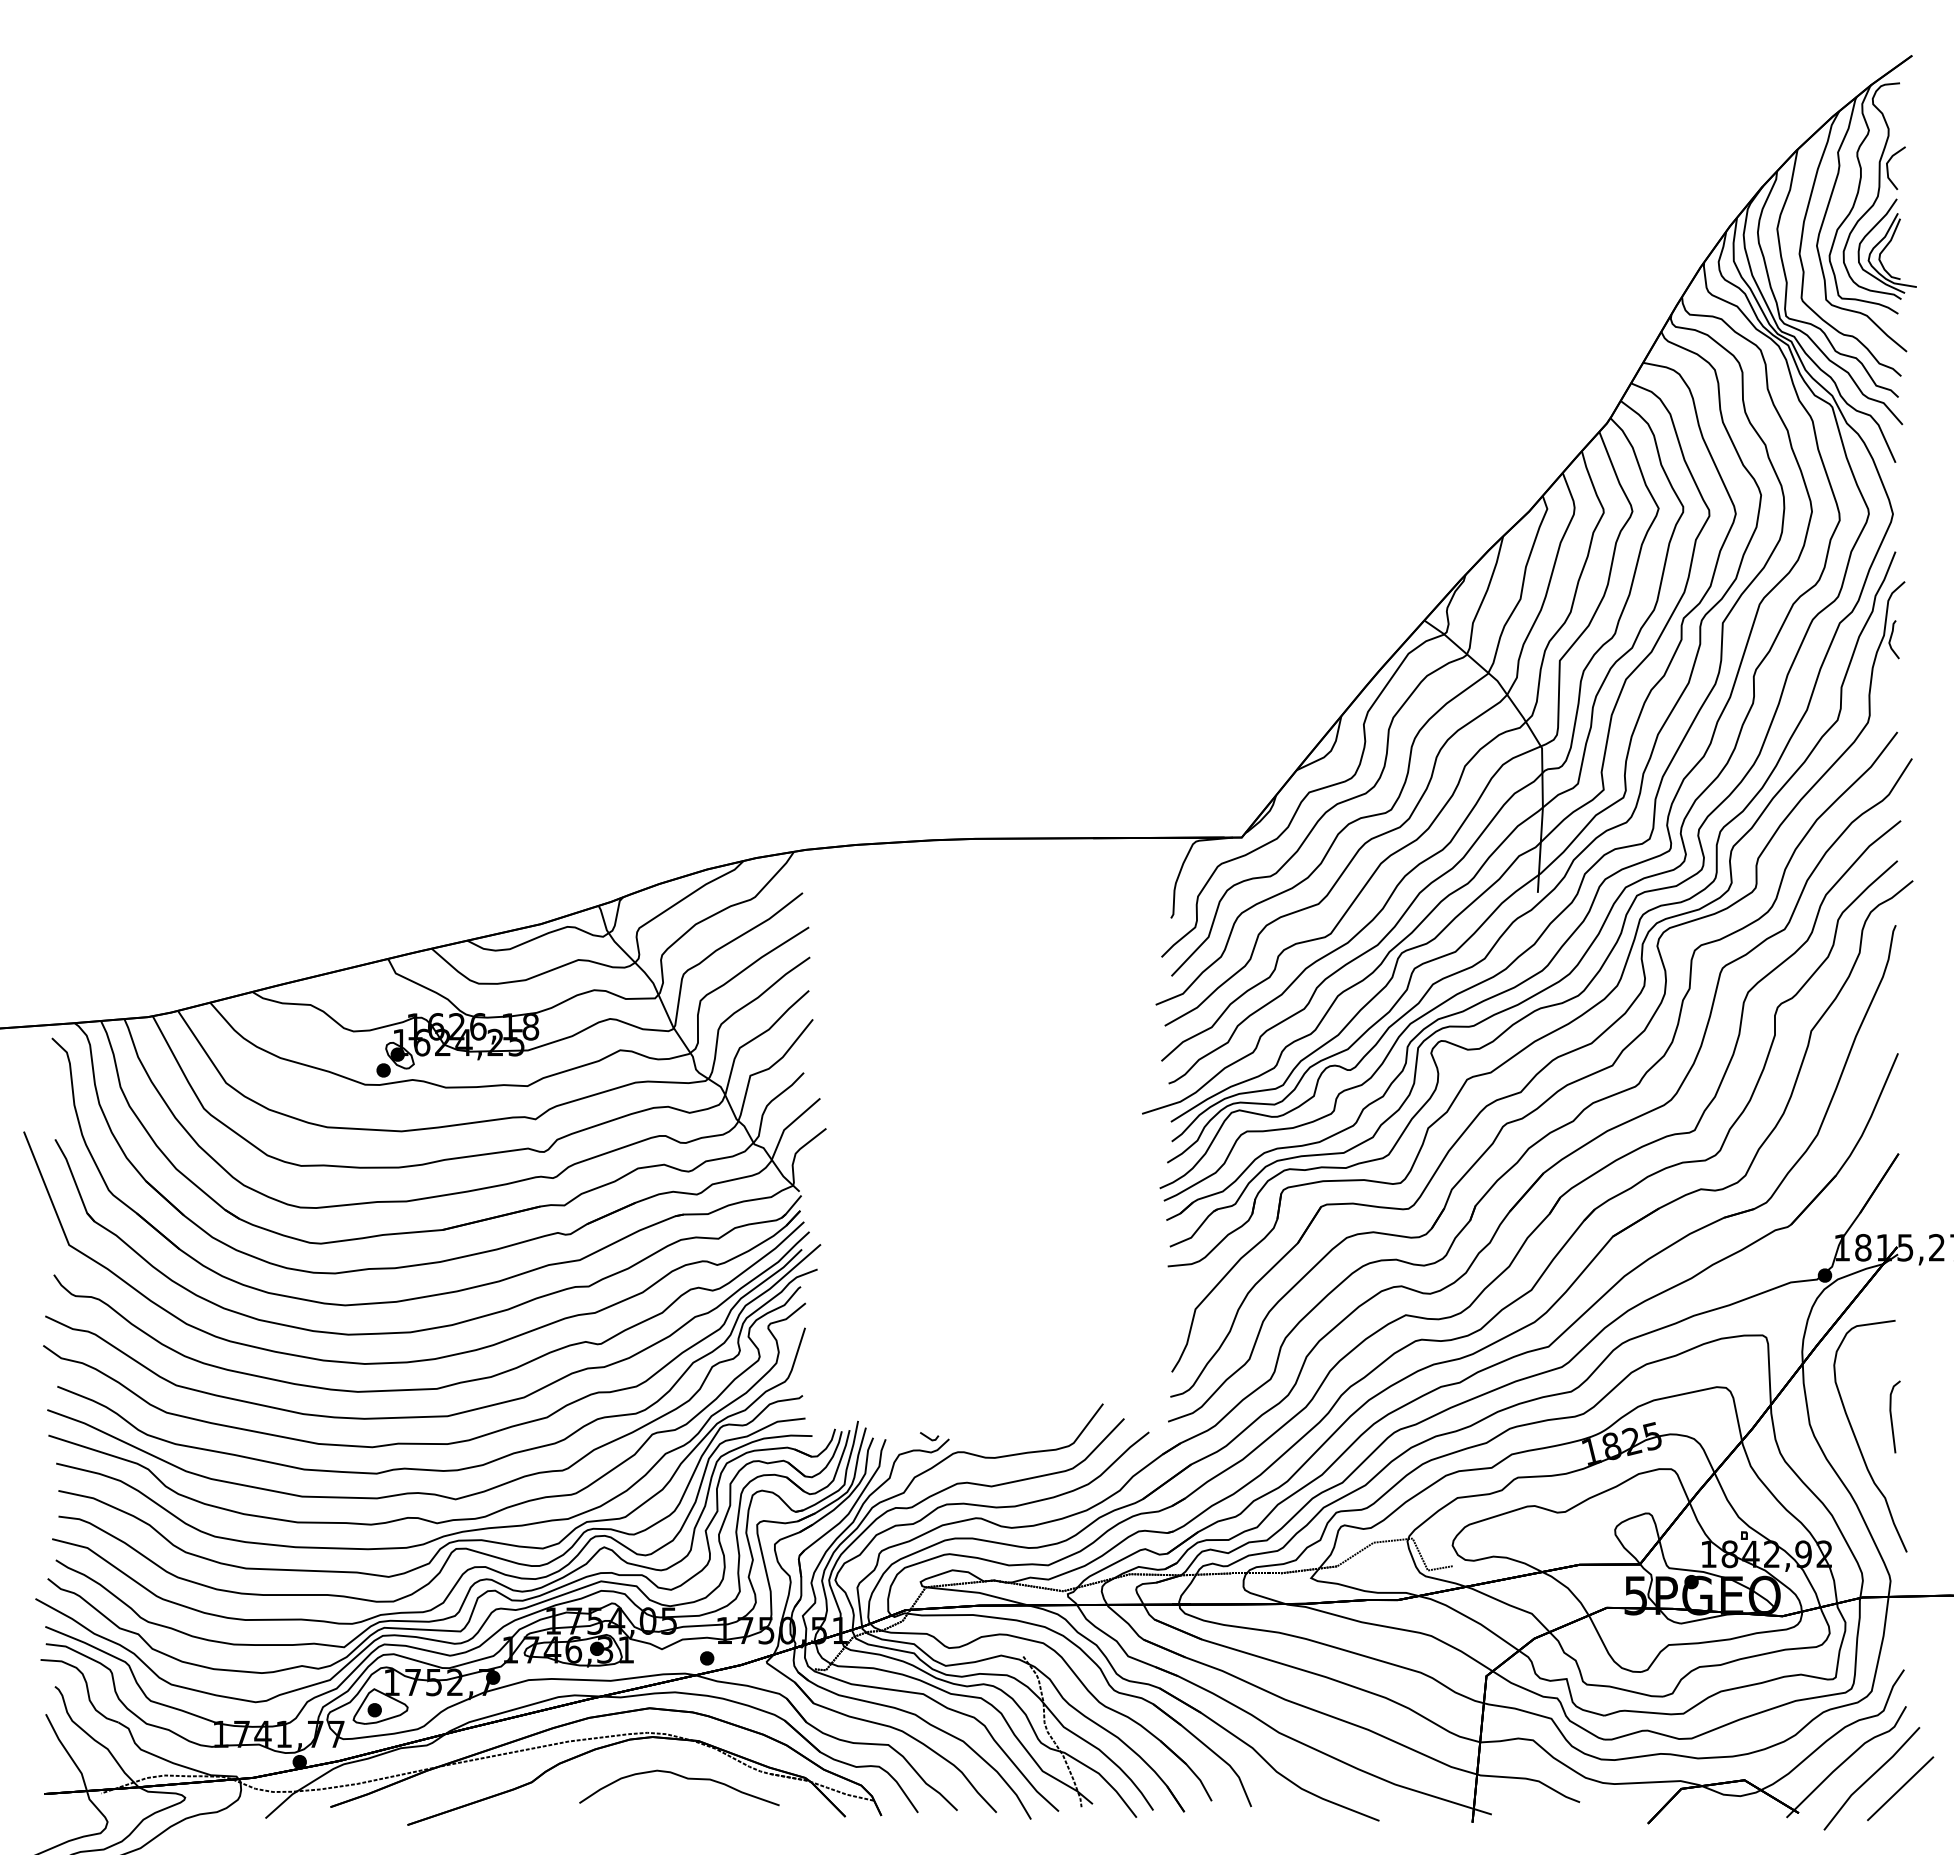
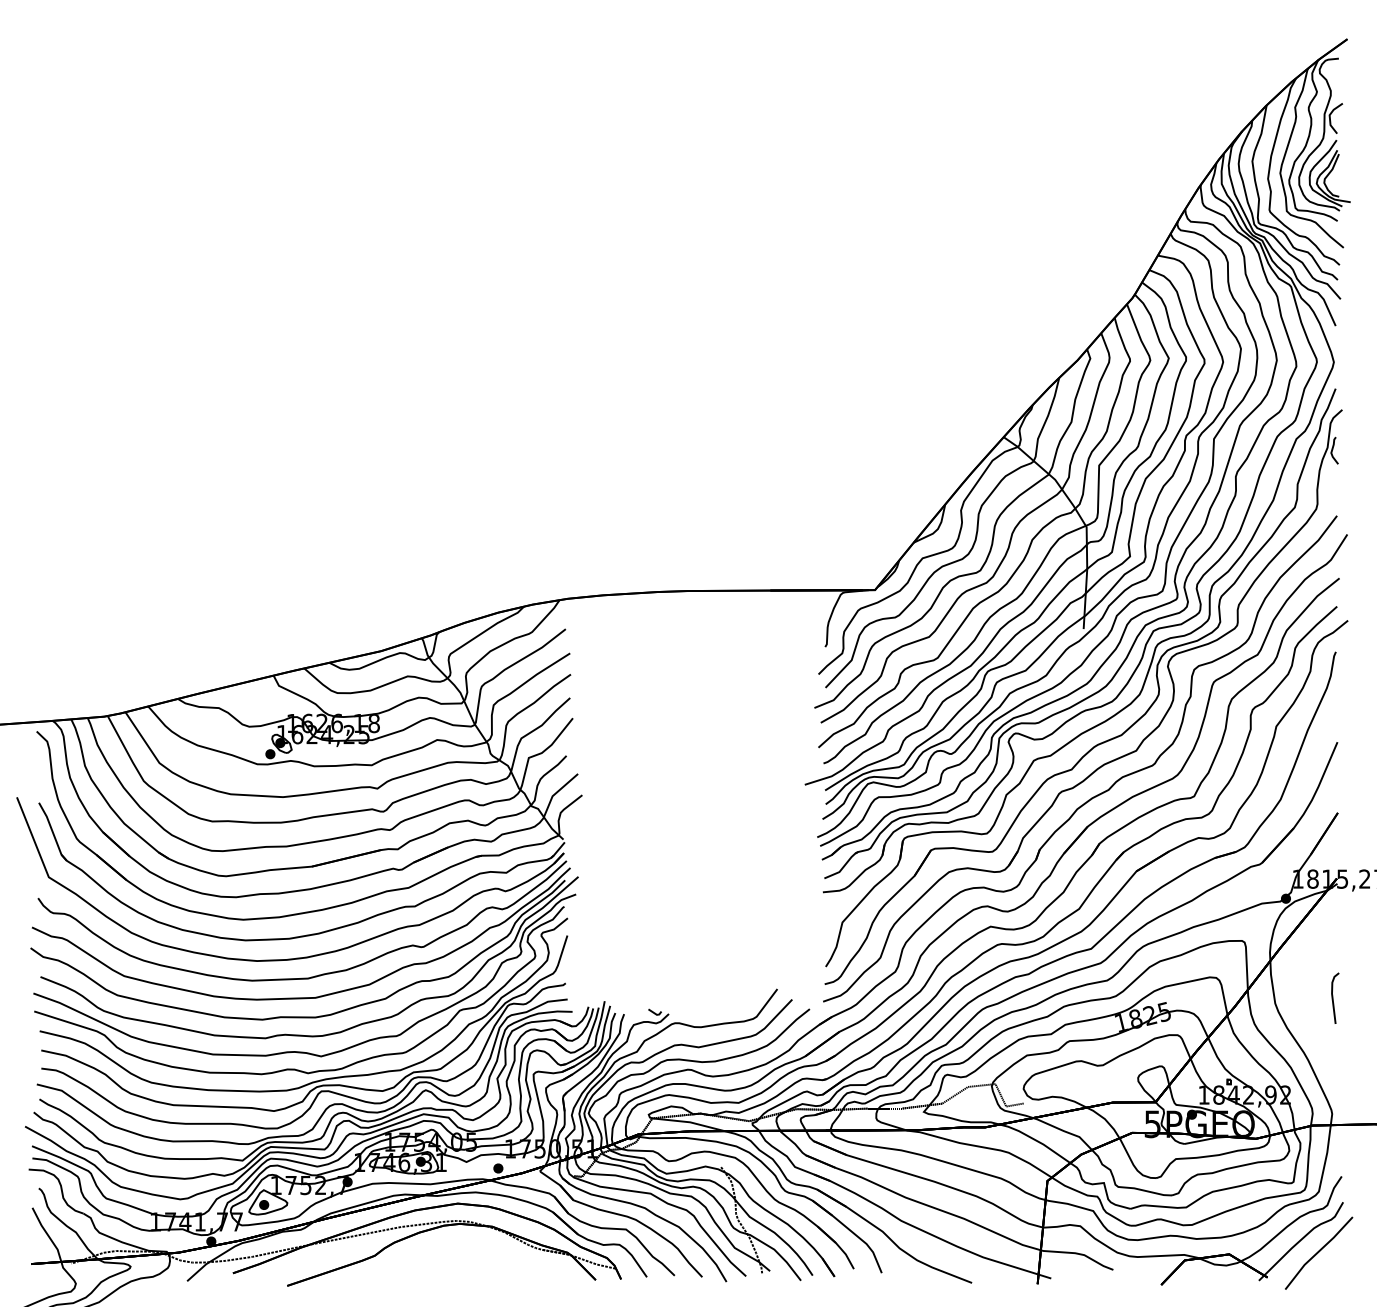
curve: (1858, 1442) -> (1309, 1016), removed
curve: (681, 1777) -> (480, 1252), removed
line: (1900, 1788) -> (1339, 1260), removed

